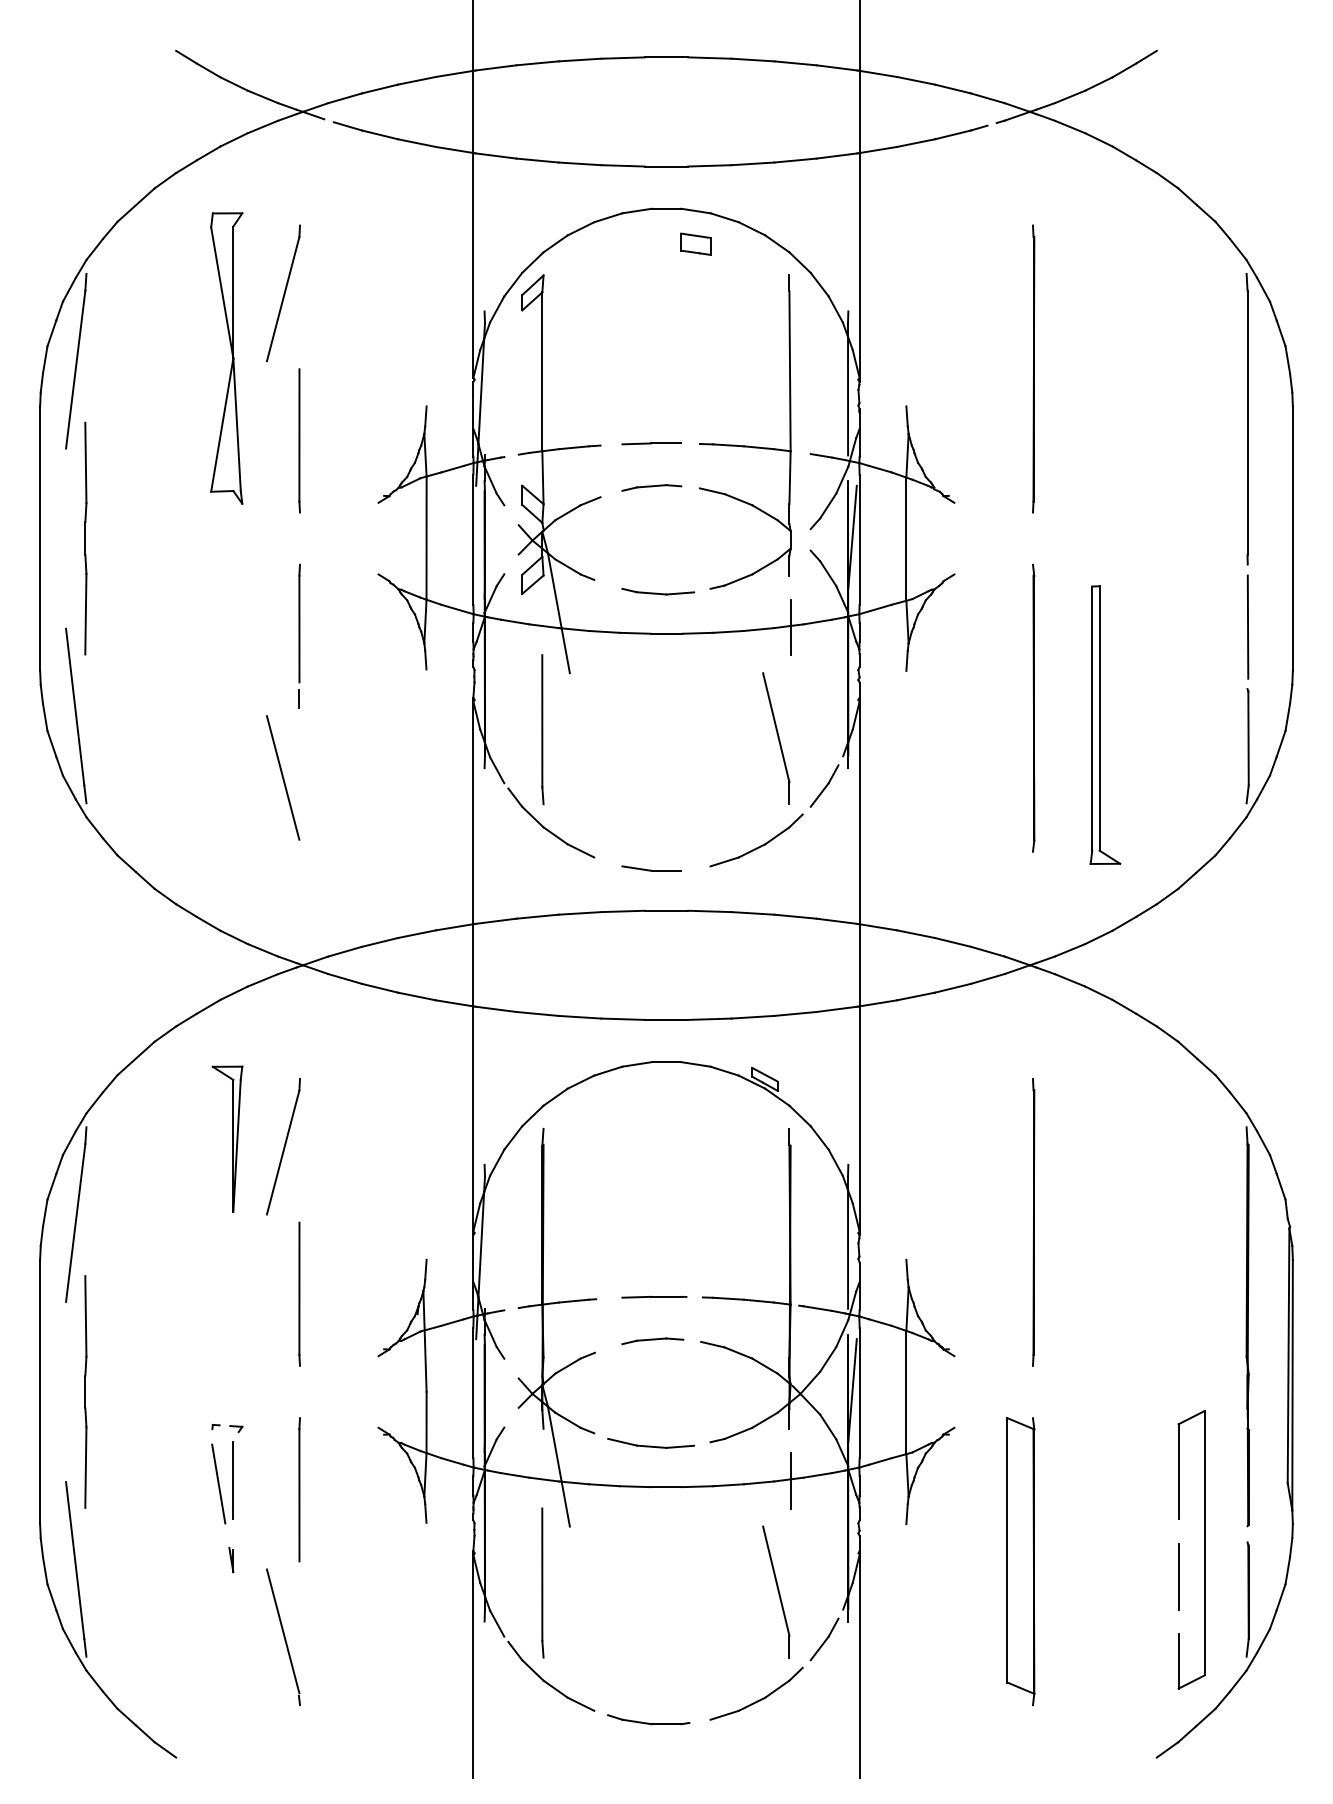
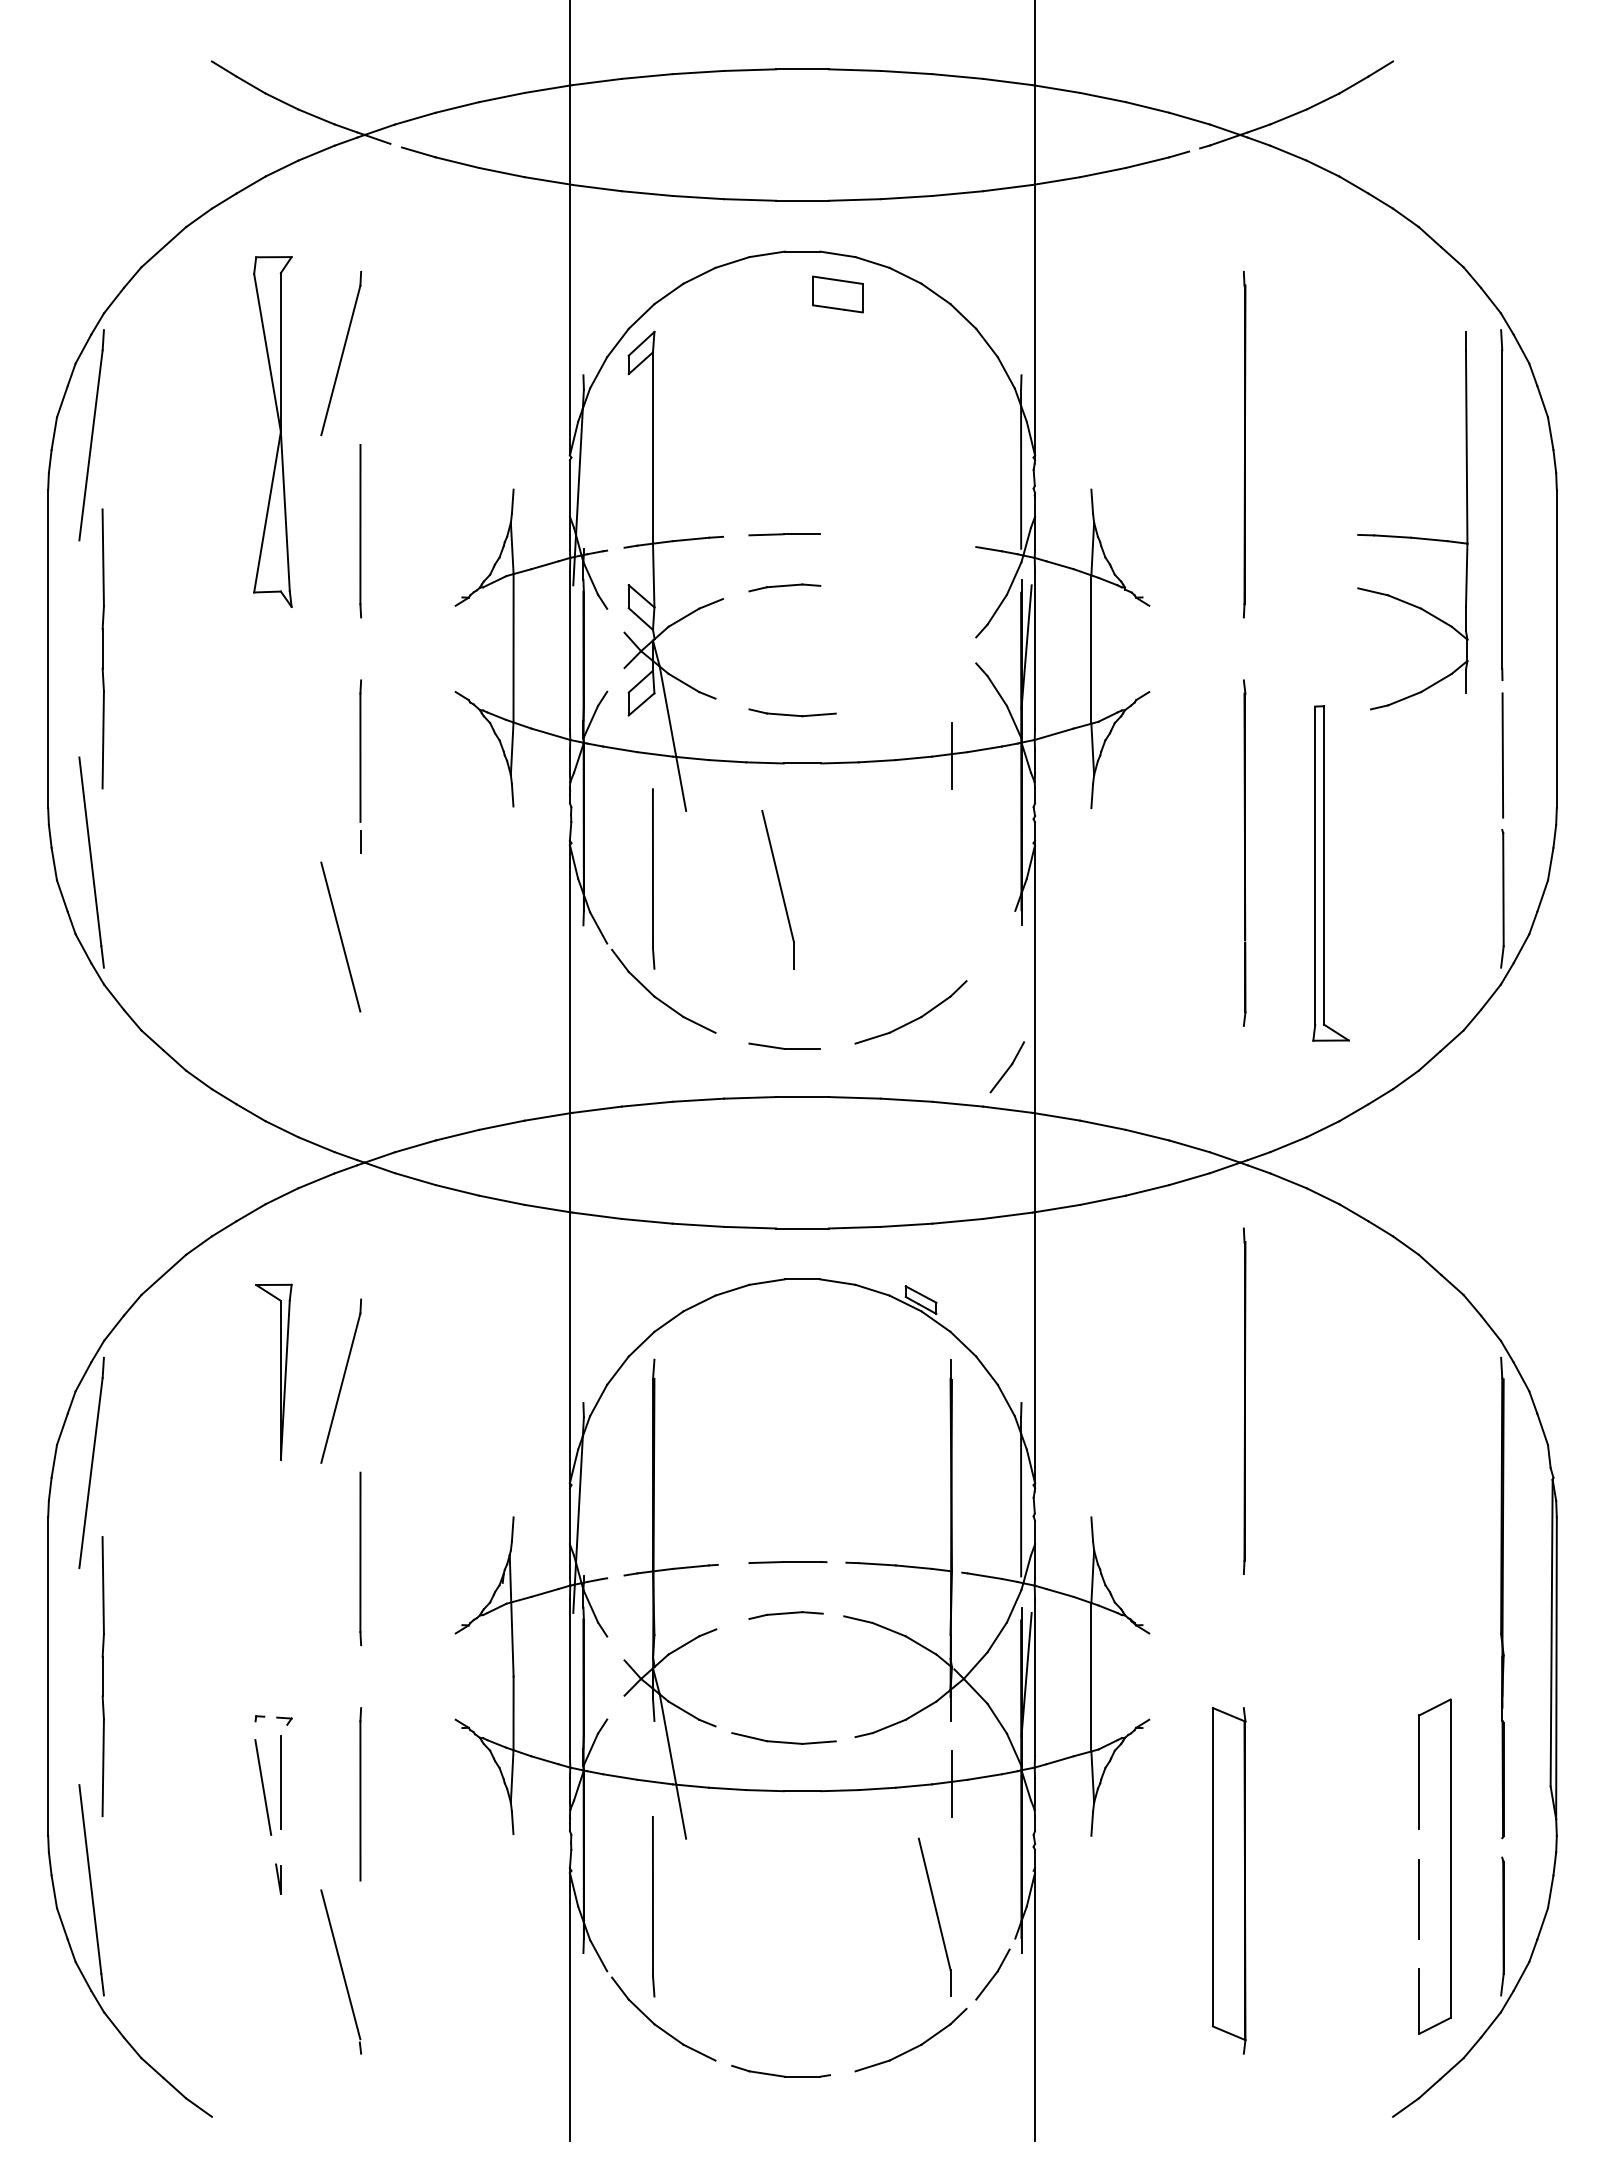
part: (695, 243) -> (837, 293), size x1.4
part: (745, 445) -> (1413, 536), moved
part: (776, 738) -> (778, 889), moved
part: (824, 785) -> (1007, 1066), moved
line: (1033, 1222) -> (1244, 1401), moved

